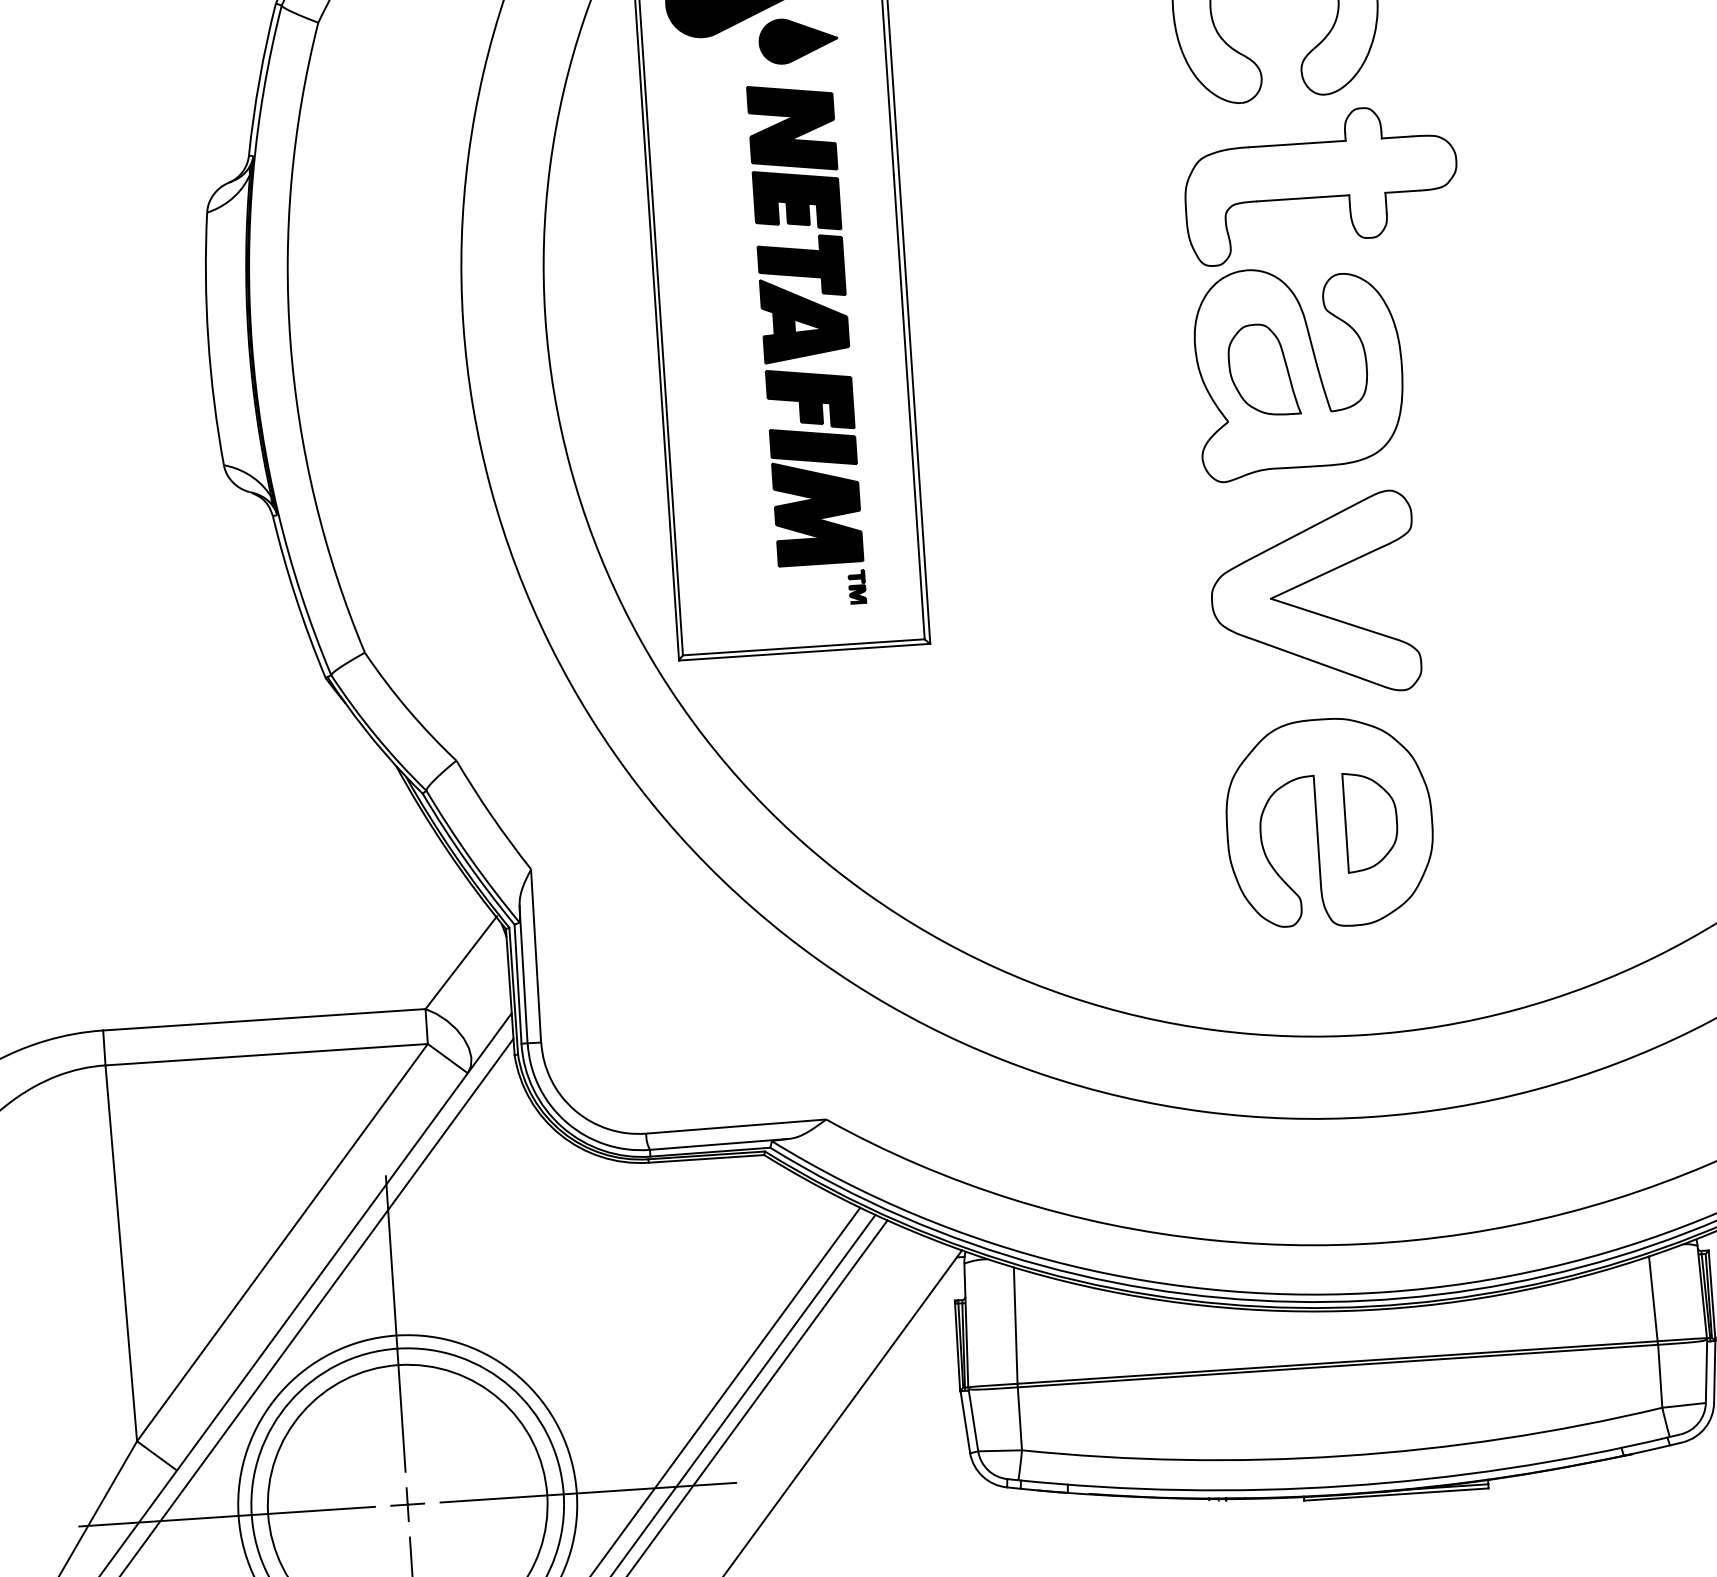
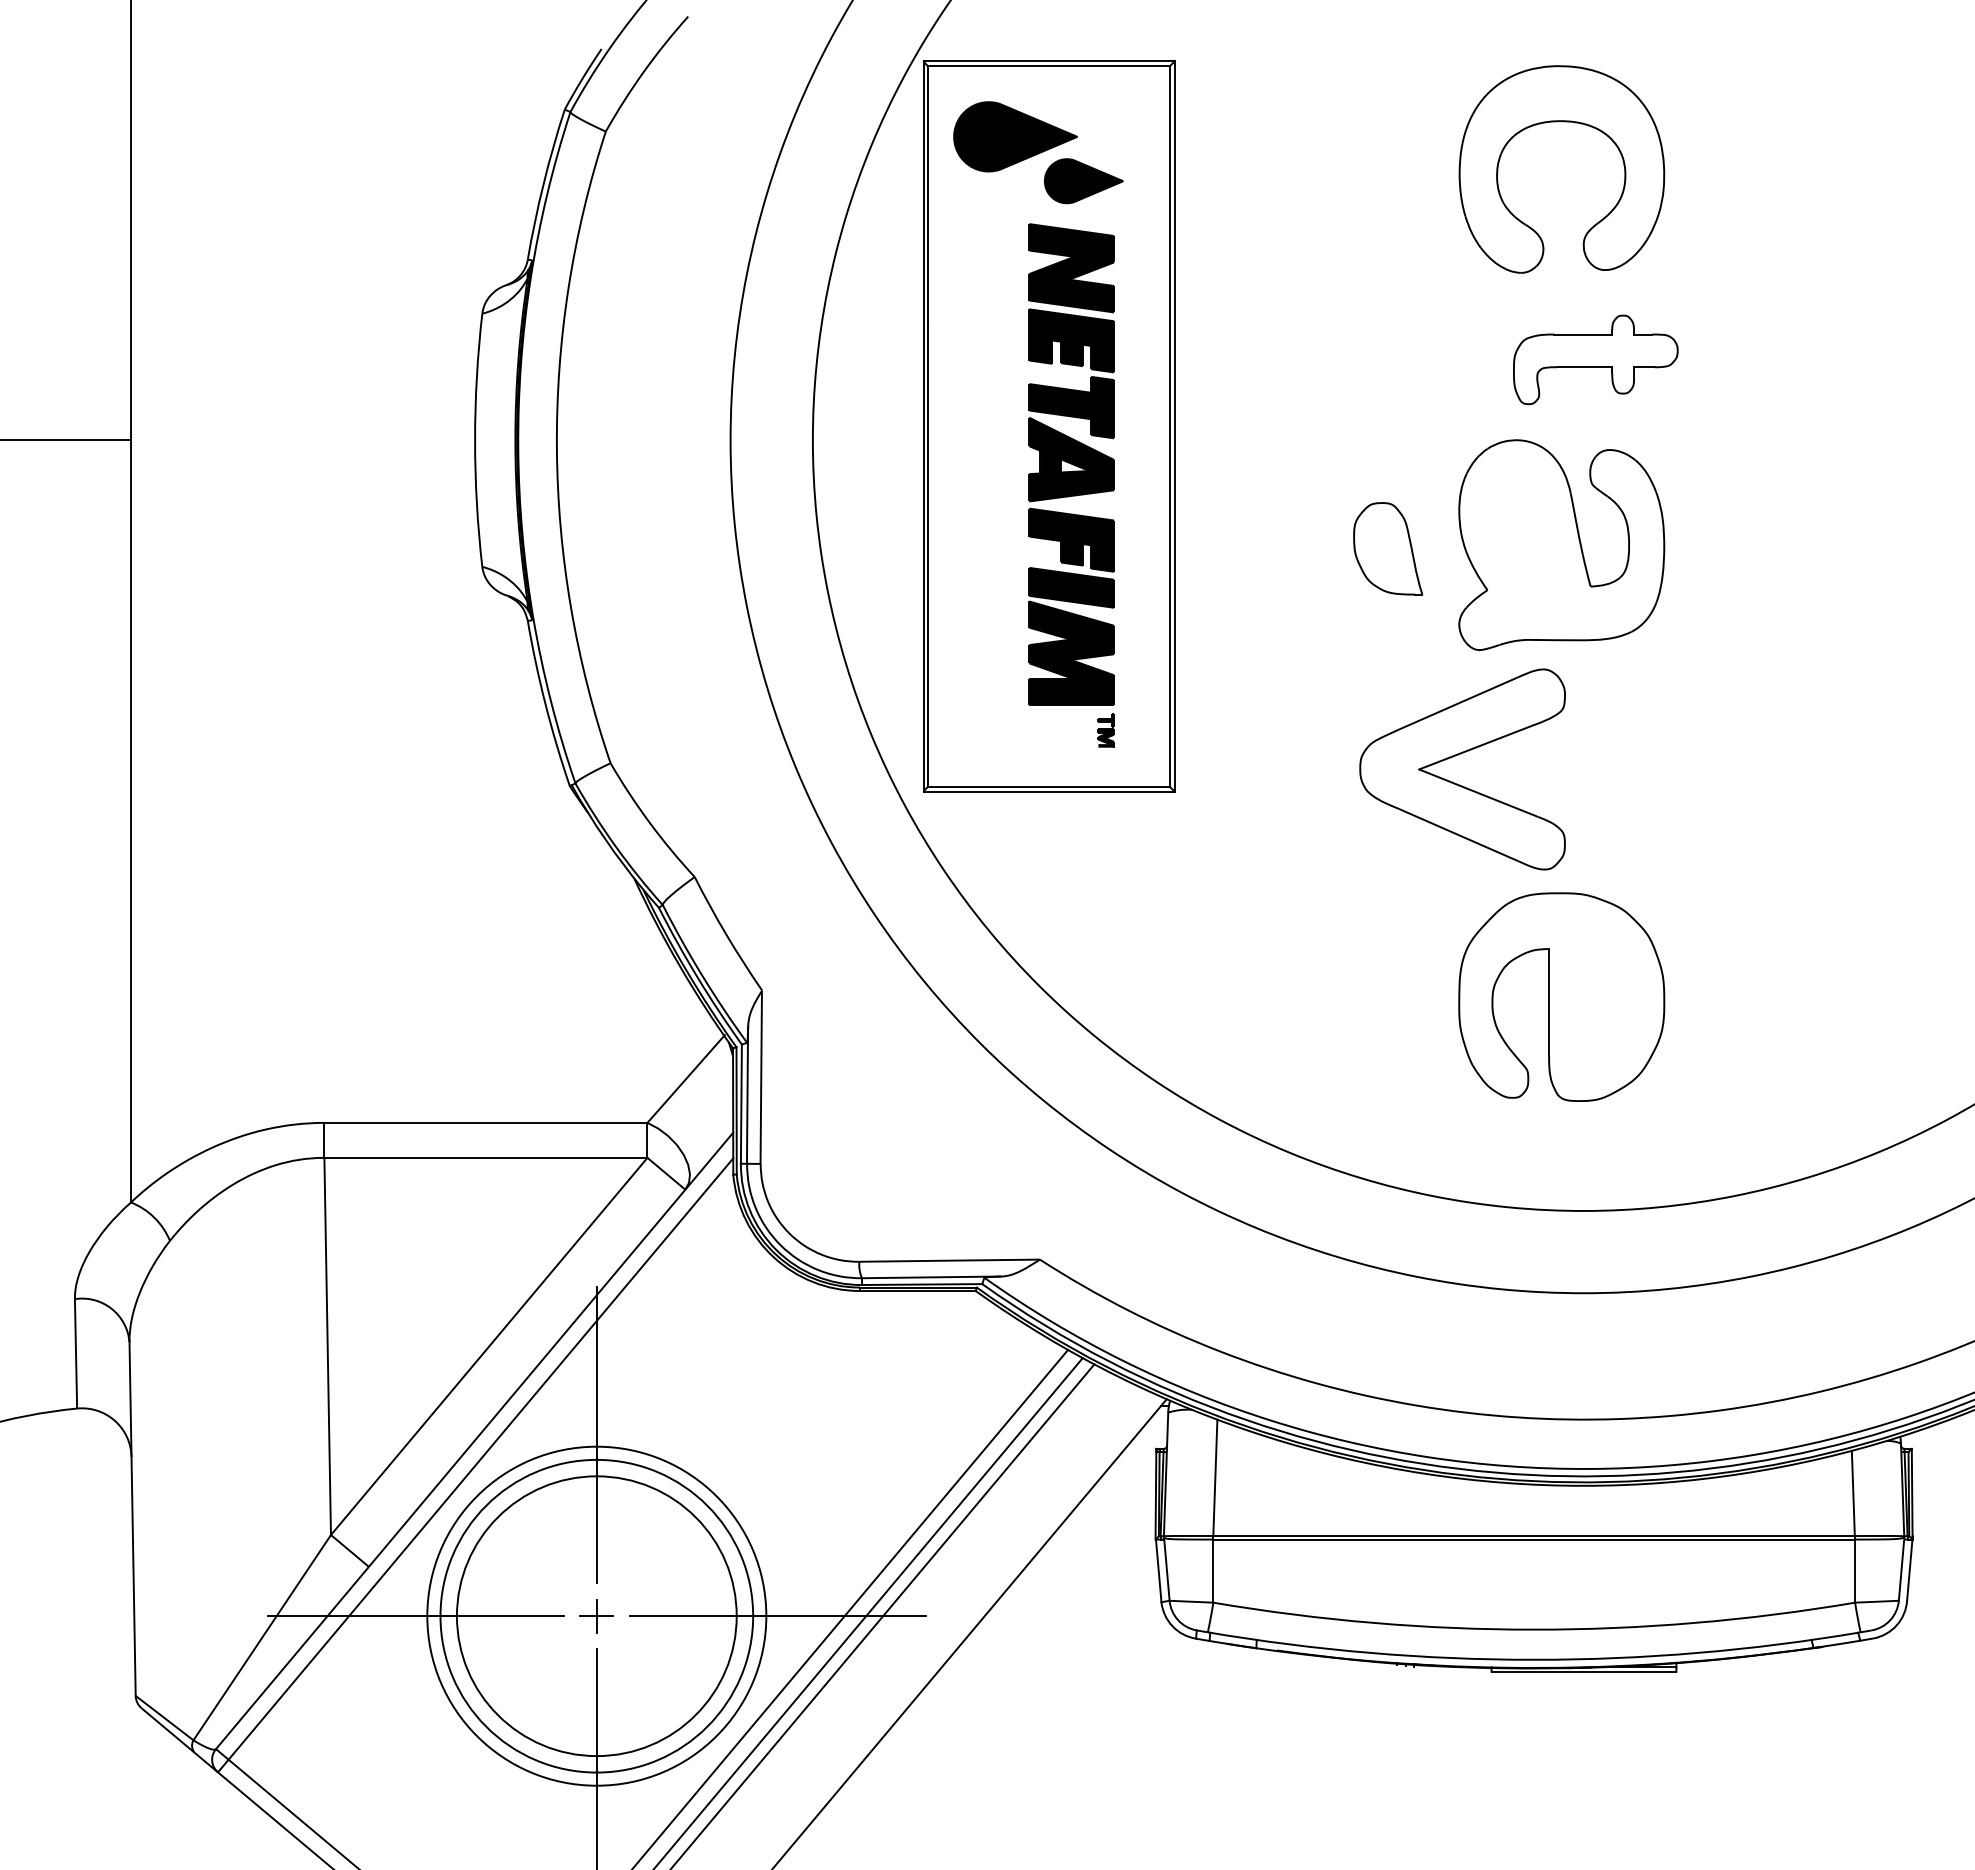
part: (1320, 184) -> (1595, 359), size x0.6
part: (1264, 369) -> (1388, 548), moved
part: (1309, 582) -> (1458, 755), moved
part: (1371, 821) -> (1603, 998), removed

